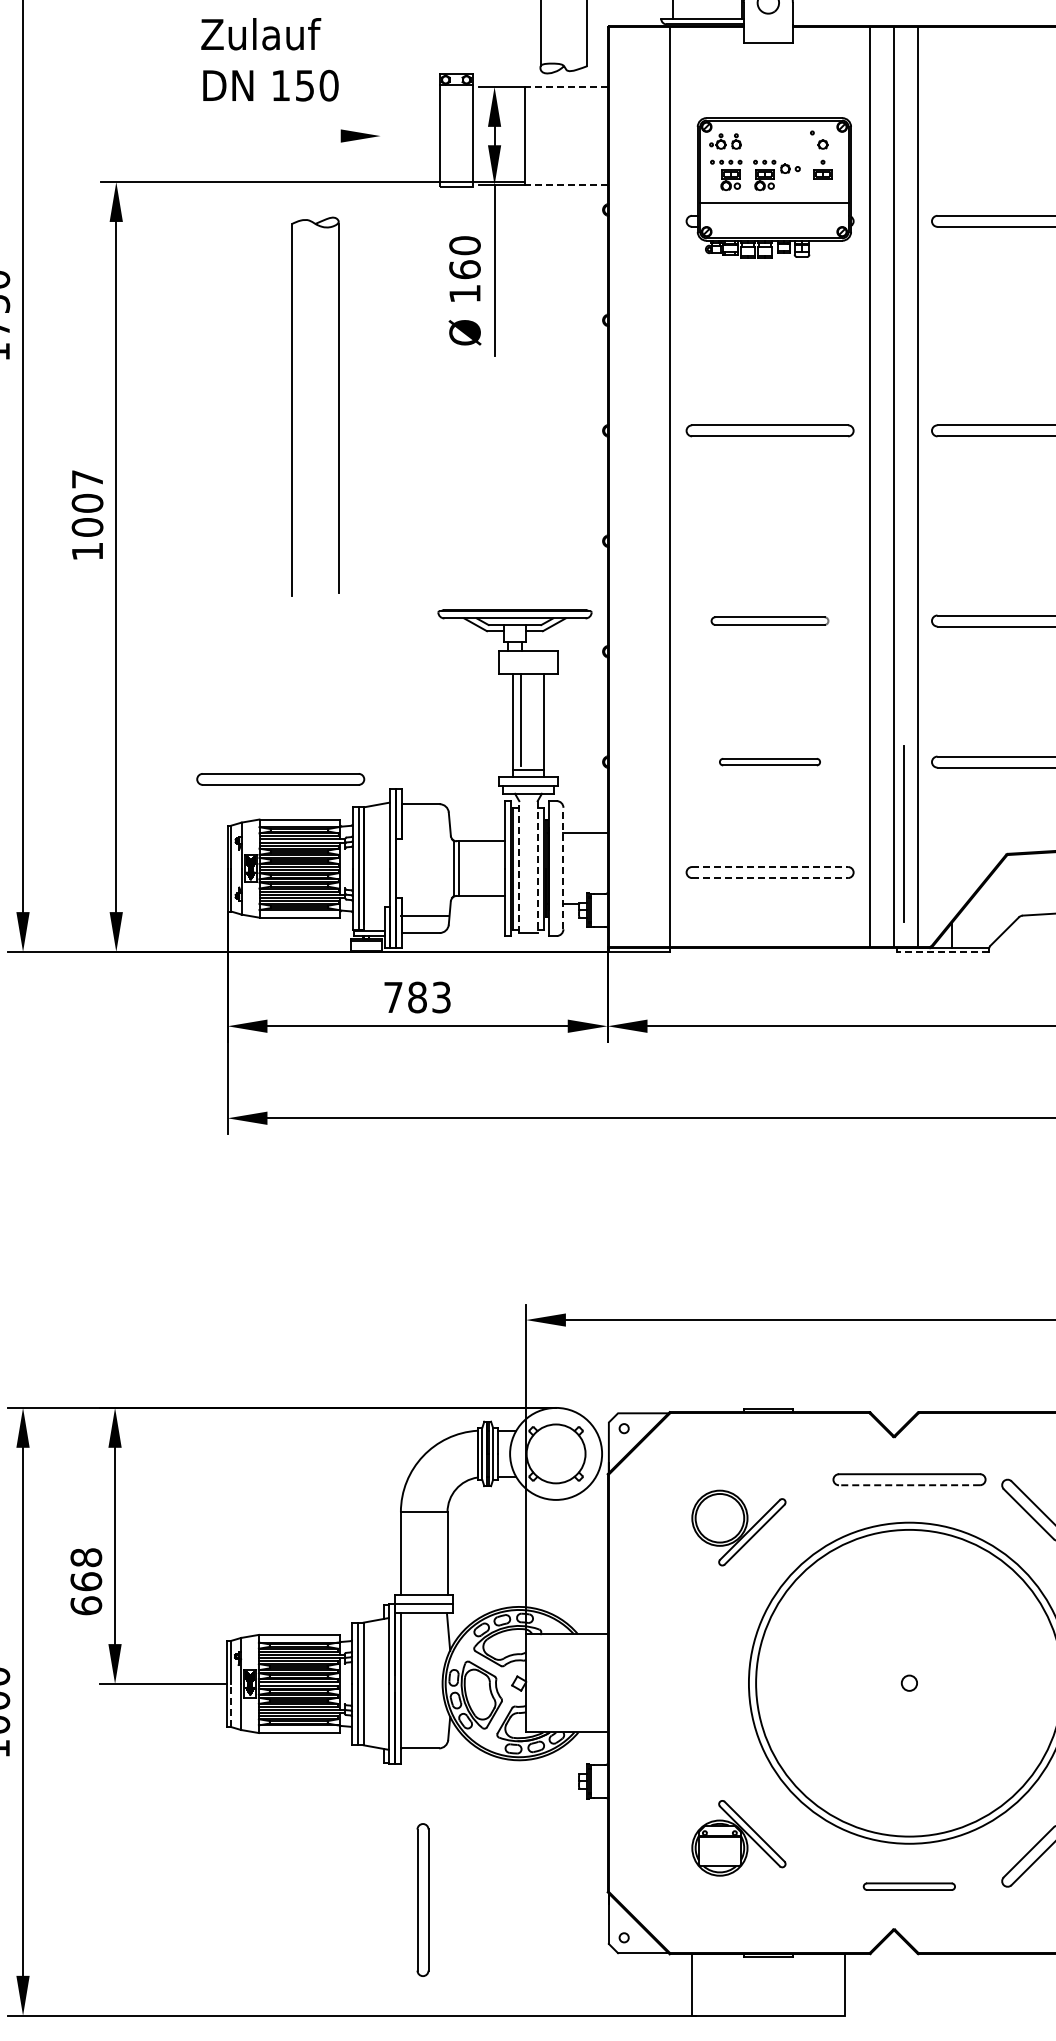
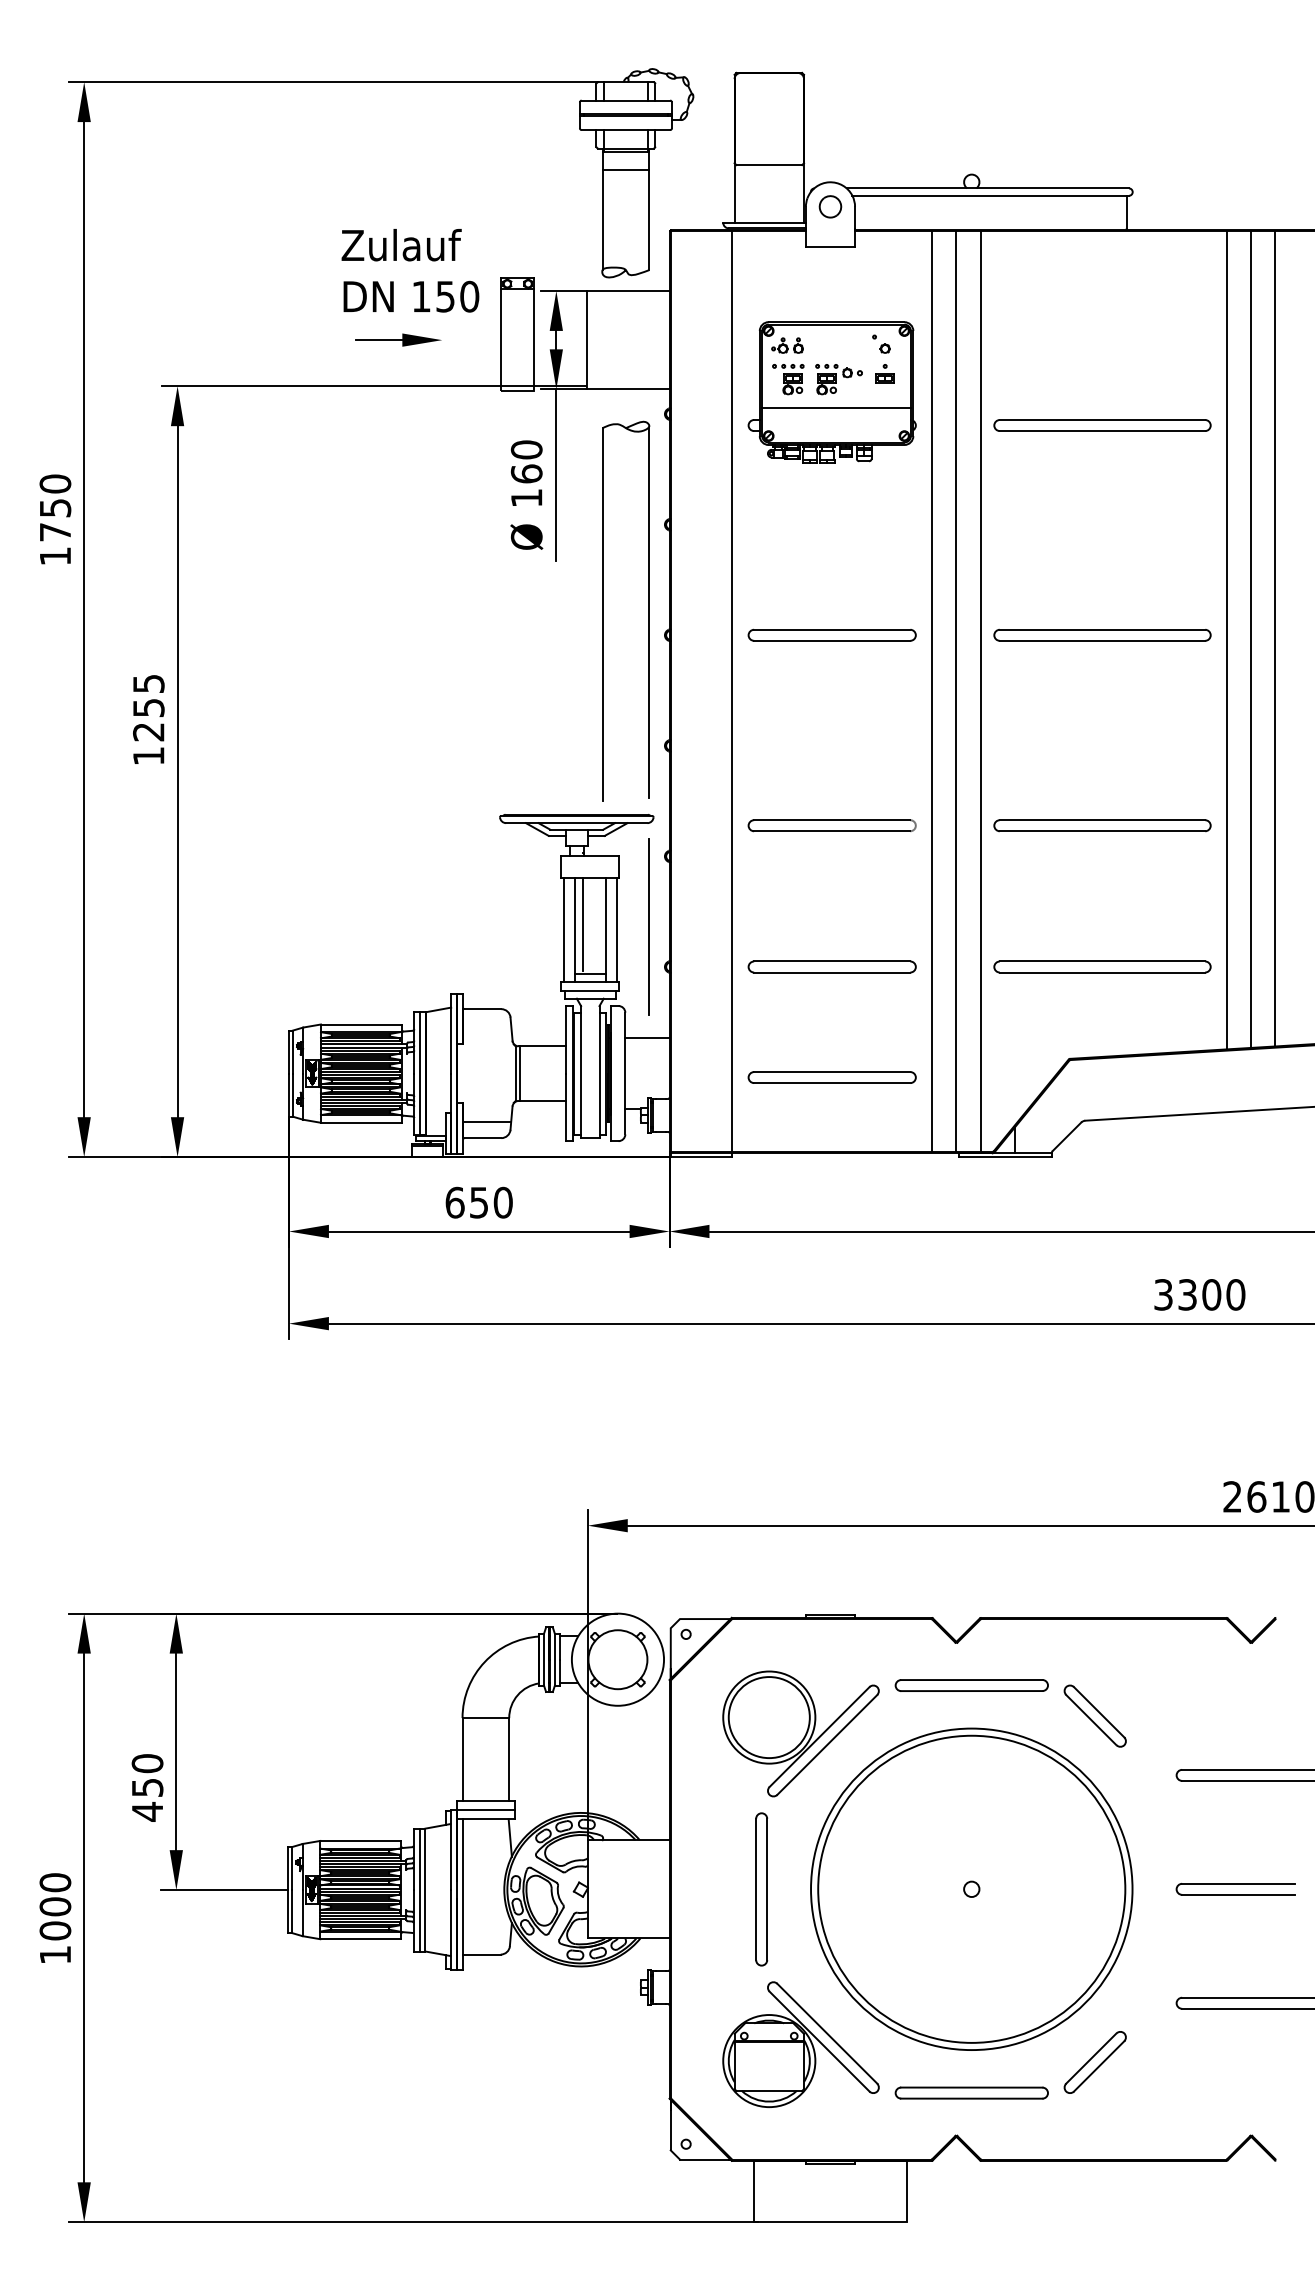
text: (270, 59) -> (410, 270), moved
line: (565, 87) -> (627, 291), dashed -> solid
line: (317, 136) -> (379, 340), added
line: (565, 185) -> (627, 389), dashed -> solid
part: (337, 406) -> (648, 610), moved
text: (87, 503) -> (148, 708), 1007 -> 1255
part: (769, 620) -> (831, 825), size x1.43
line: (501, 724) -> (563, 929), added
line: (554, 724) -> (616, 929), added
part: (769, 761) -> (831, 966), size x1.67
part: (280, 778) -> (341, 983), removed
line: (903, 833) -> (648, 926), moved
line: (519, 866) -> (581, 1071), dashed -> solid
line: (537, 867) -> (599, 1072), dashed -> solid
line: (770, 867) -> (832, 1072), dashed -> solid
line: (563, 868) -> (625, 1073), dashed -> solid
line: (770, 878) -> (832, 1083), dashed -> solid
line: (943, 952) -> (1005, 1157), dashed -> solid
text: (416, 997) -> (478, 1202), 783 -> 650
line: (909, 1485) -> (971, 1691), dashed -> solid
part: (738, 1527) -> (800, 1733), size x1.67
text: (86, 1581) -> (147, 1787), 668 -> 450
line: (231, 1705) -> (292, 1911), dashed -> solid
part: (738, 1838) -> (800, 2044), size x1.67
part: (909, 1886) -> (971, 2092), size x1.67
part: (422, 1900) -> (761, 1889), moved

